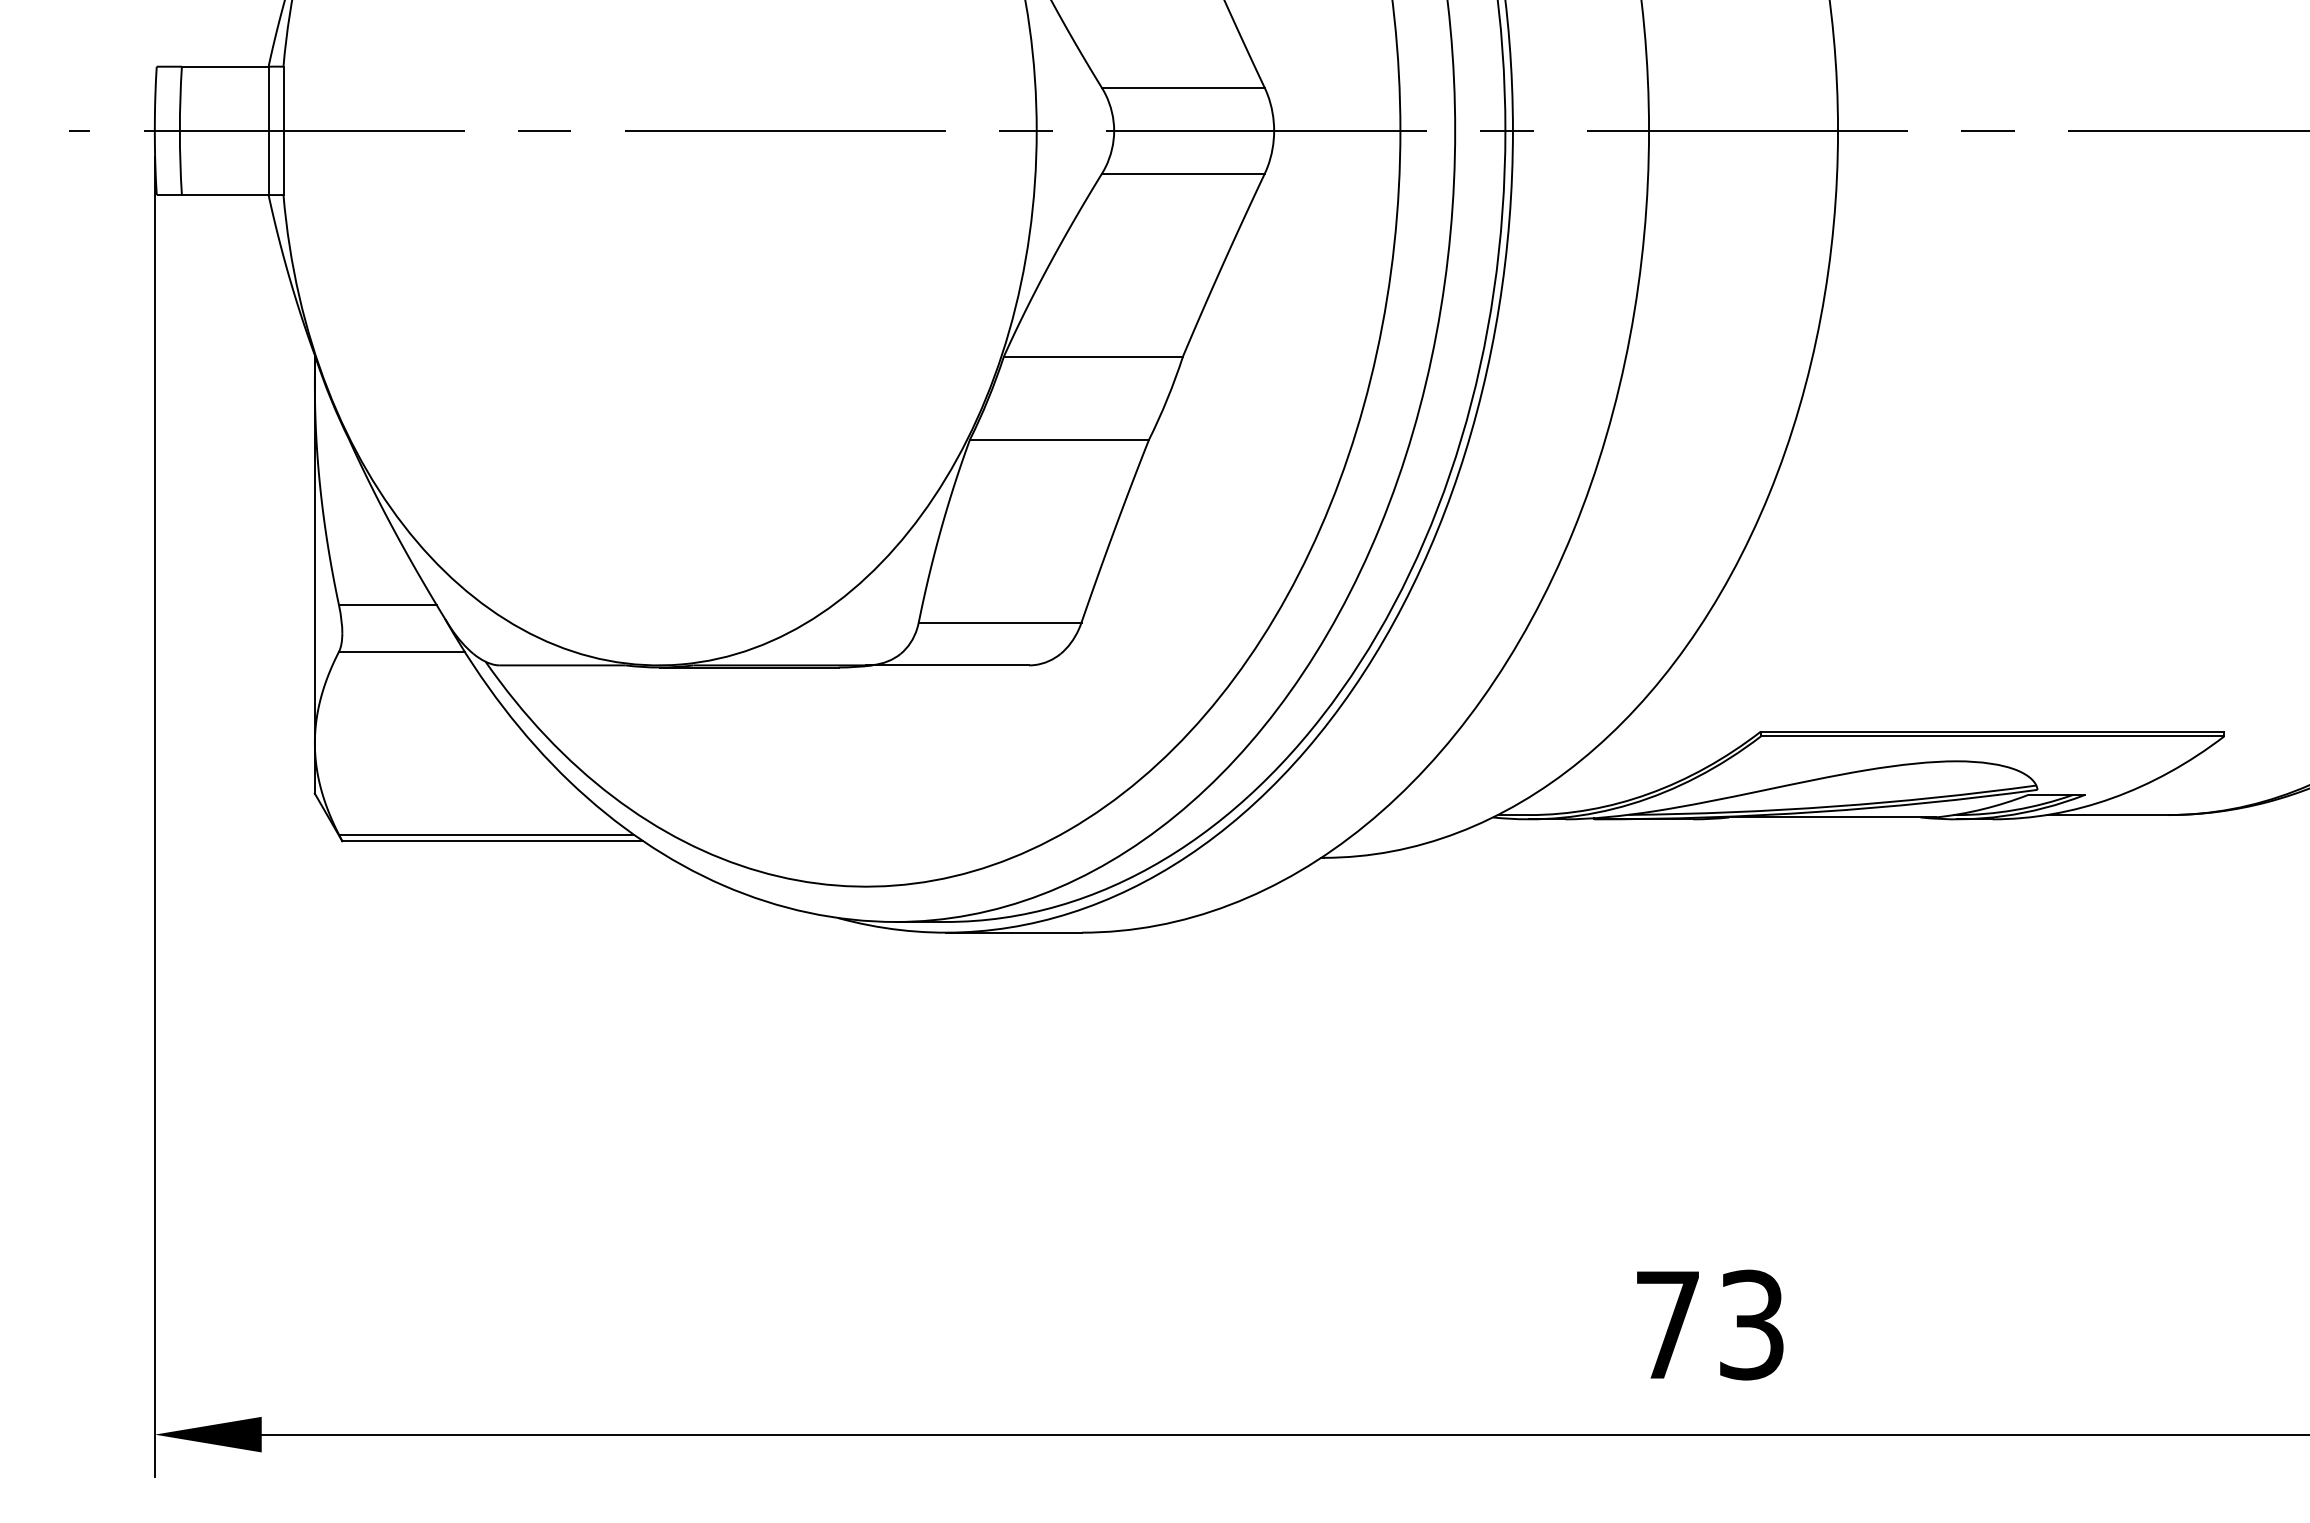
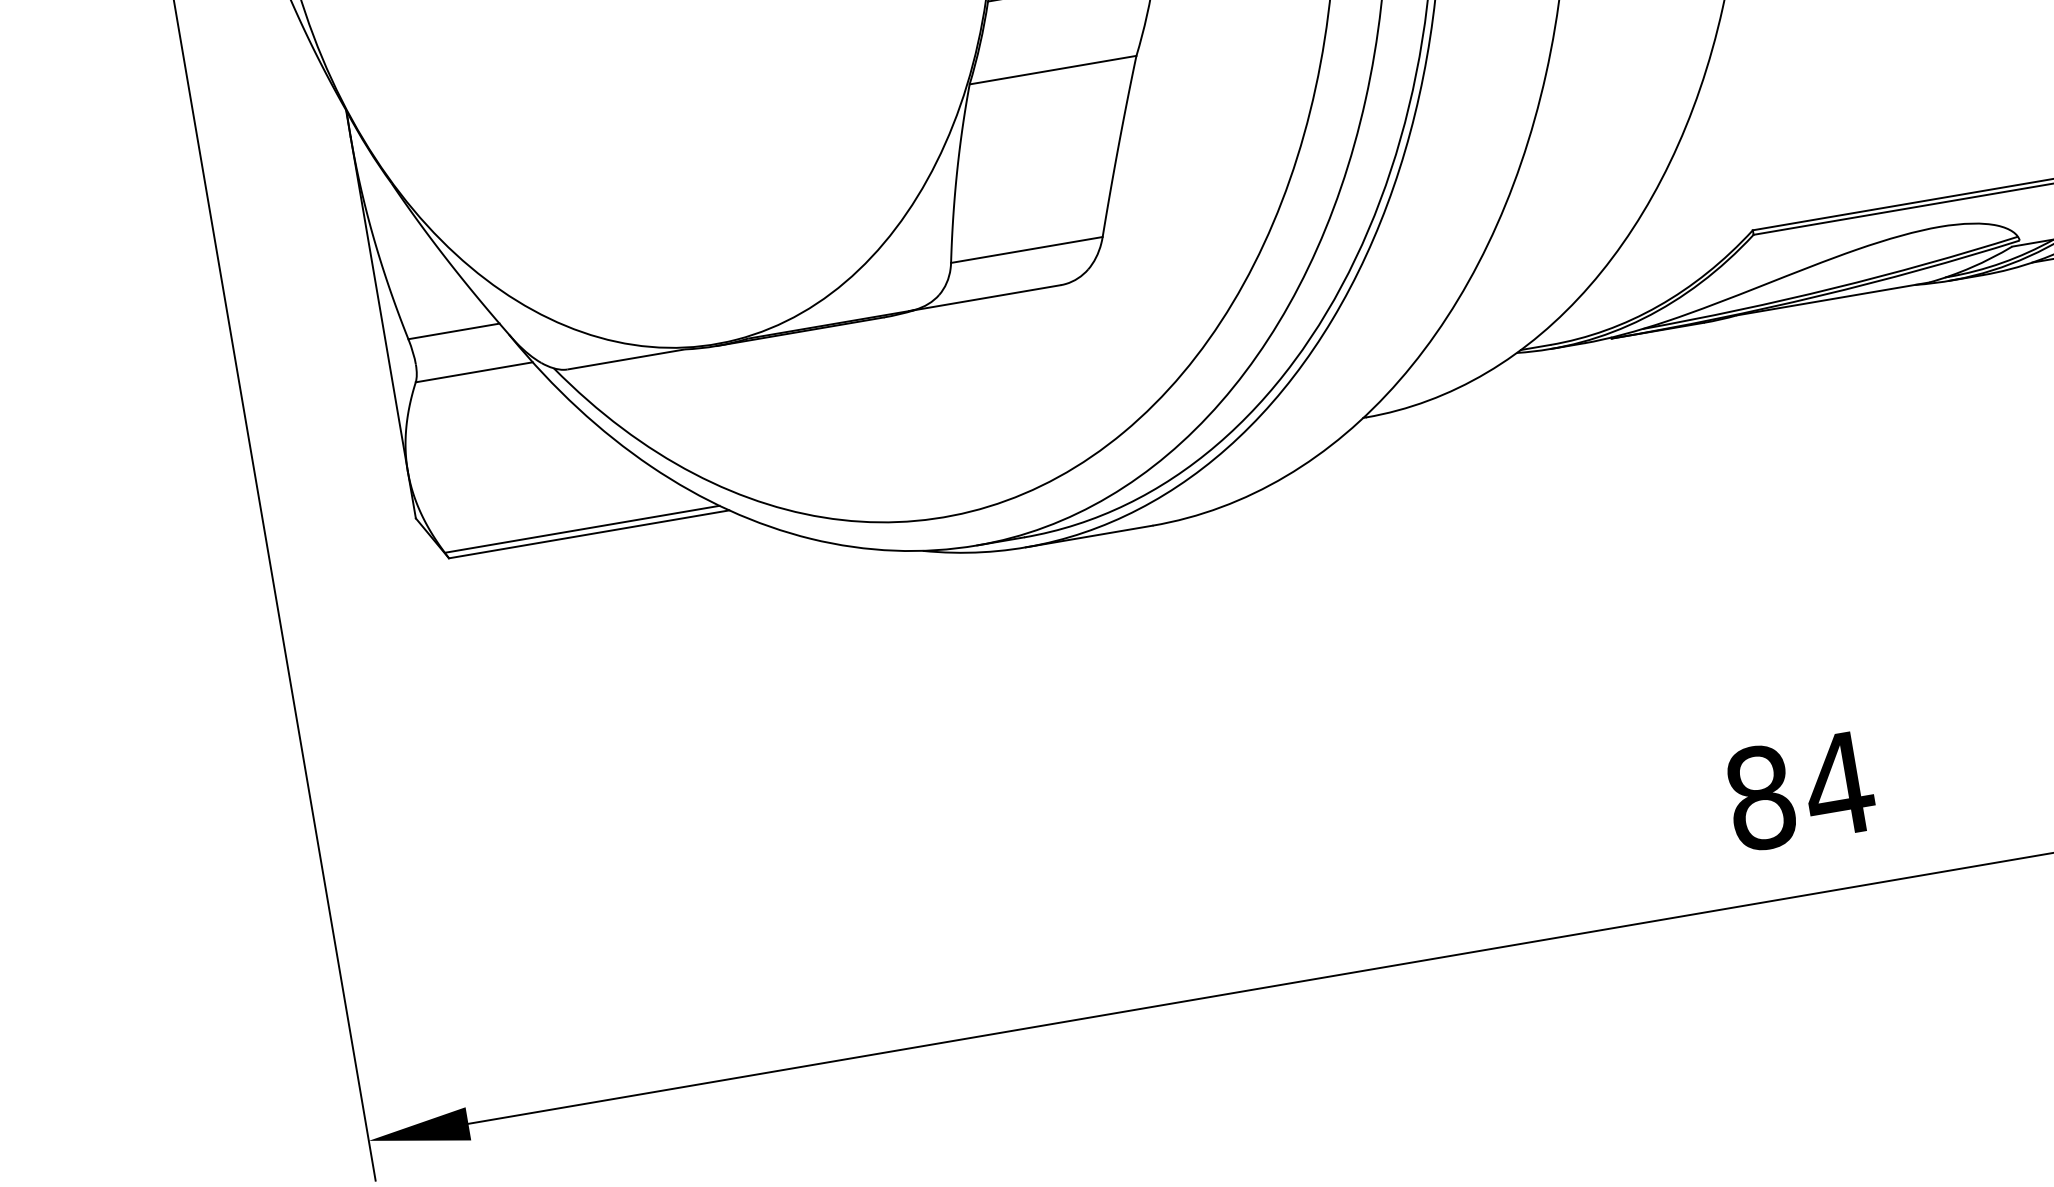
text: (1710, 1324) -> (1800, 790), 73 -> 84

